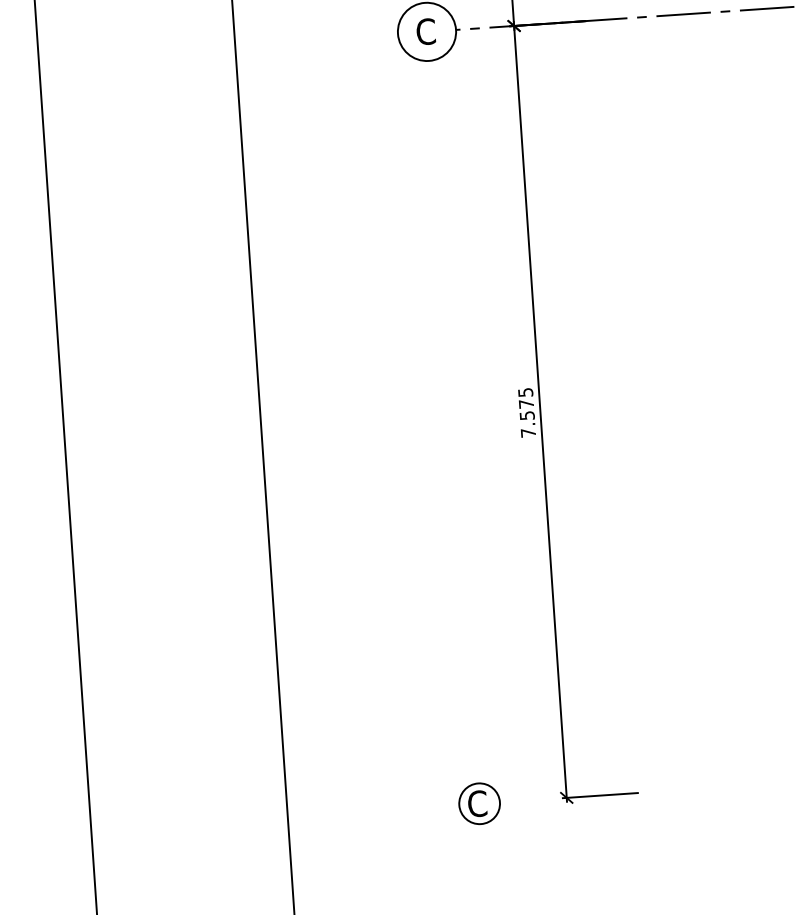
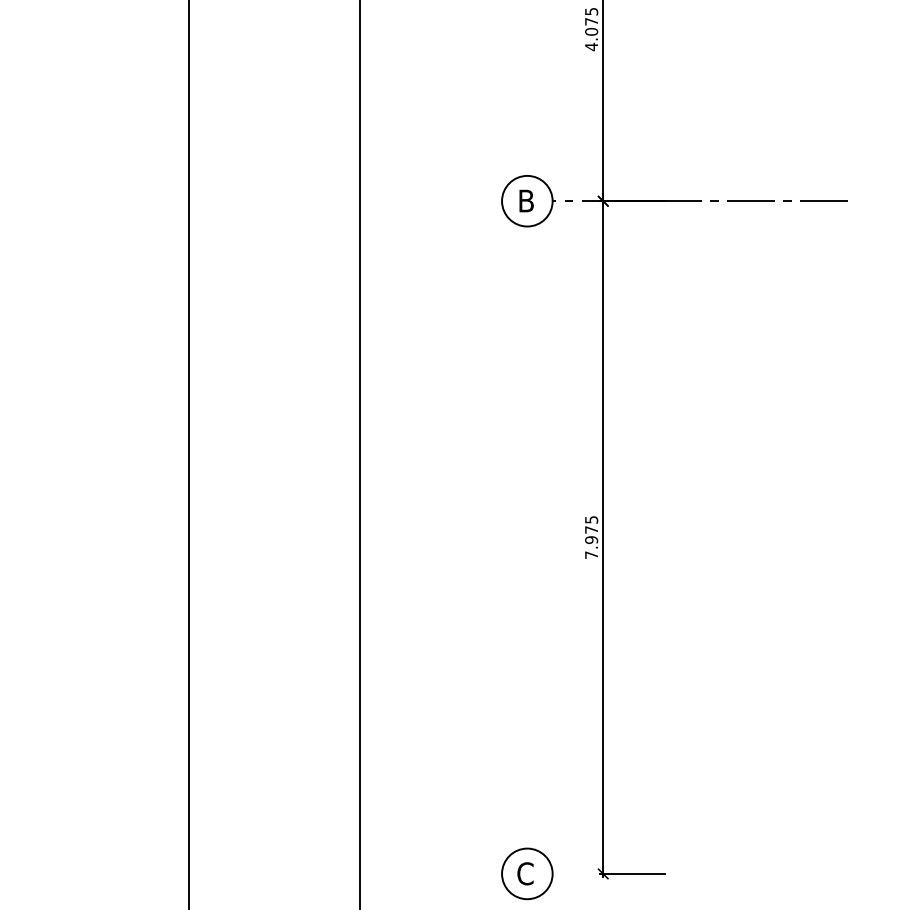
text: (425, 31) -> (526, 200), C -> B
text: (527, 416) -> (591, 540), 7.575 -> 7.975
circle: (479, 803) -> (527, 873), size x1.43

